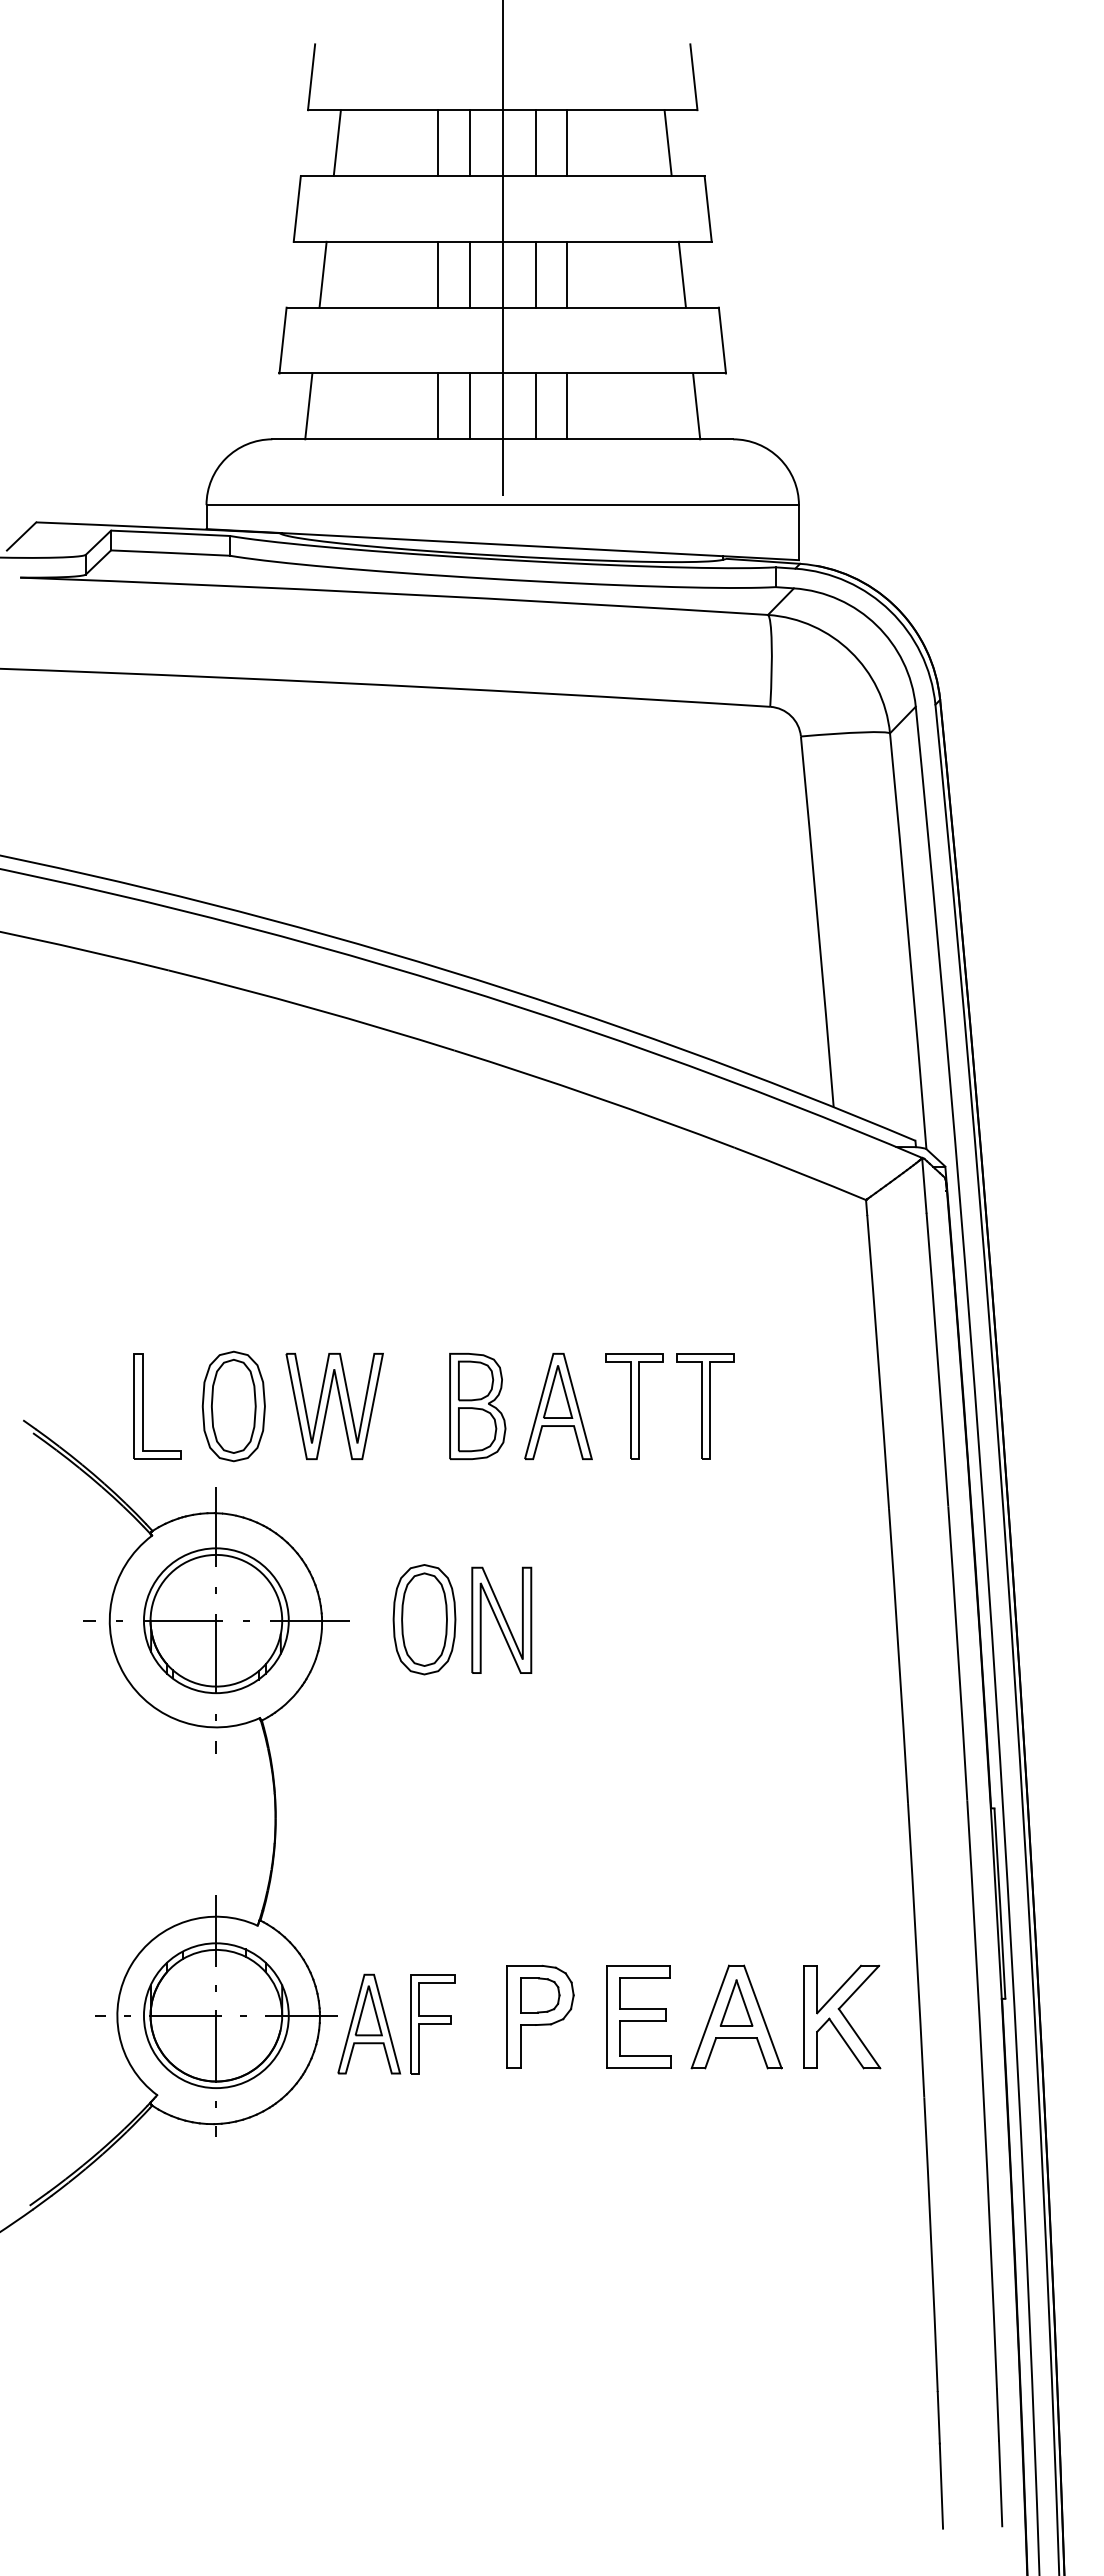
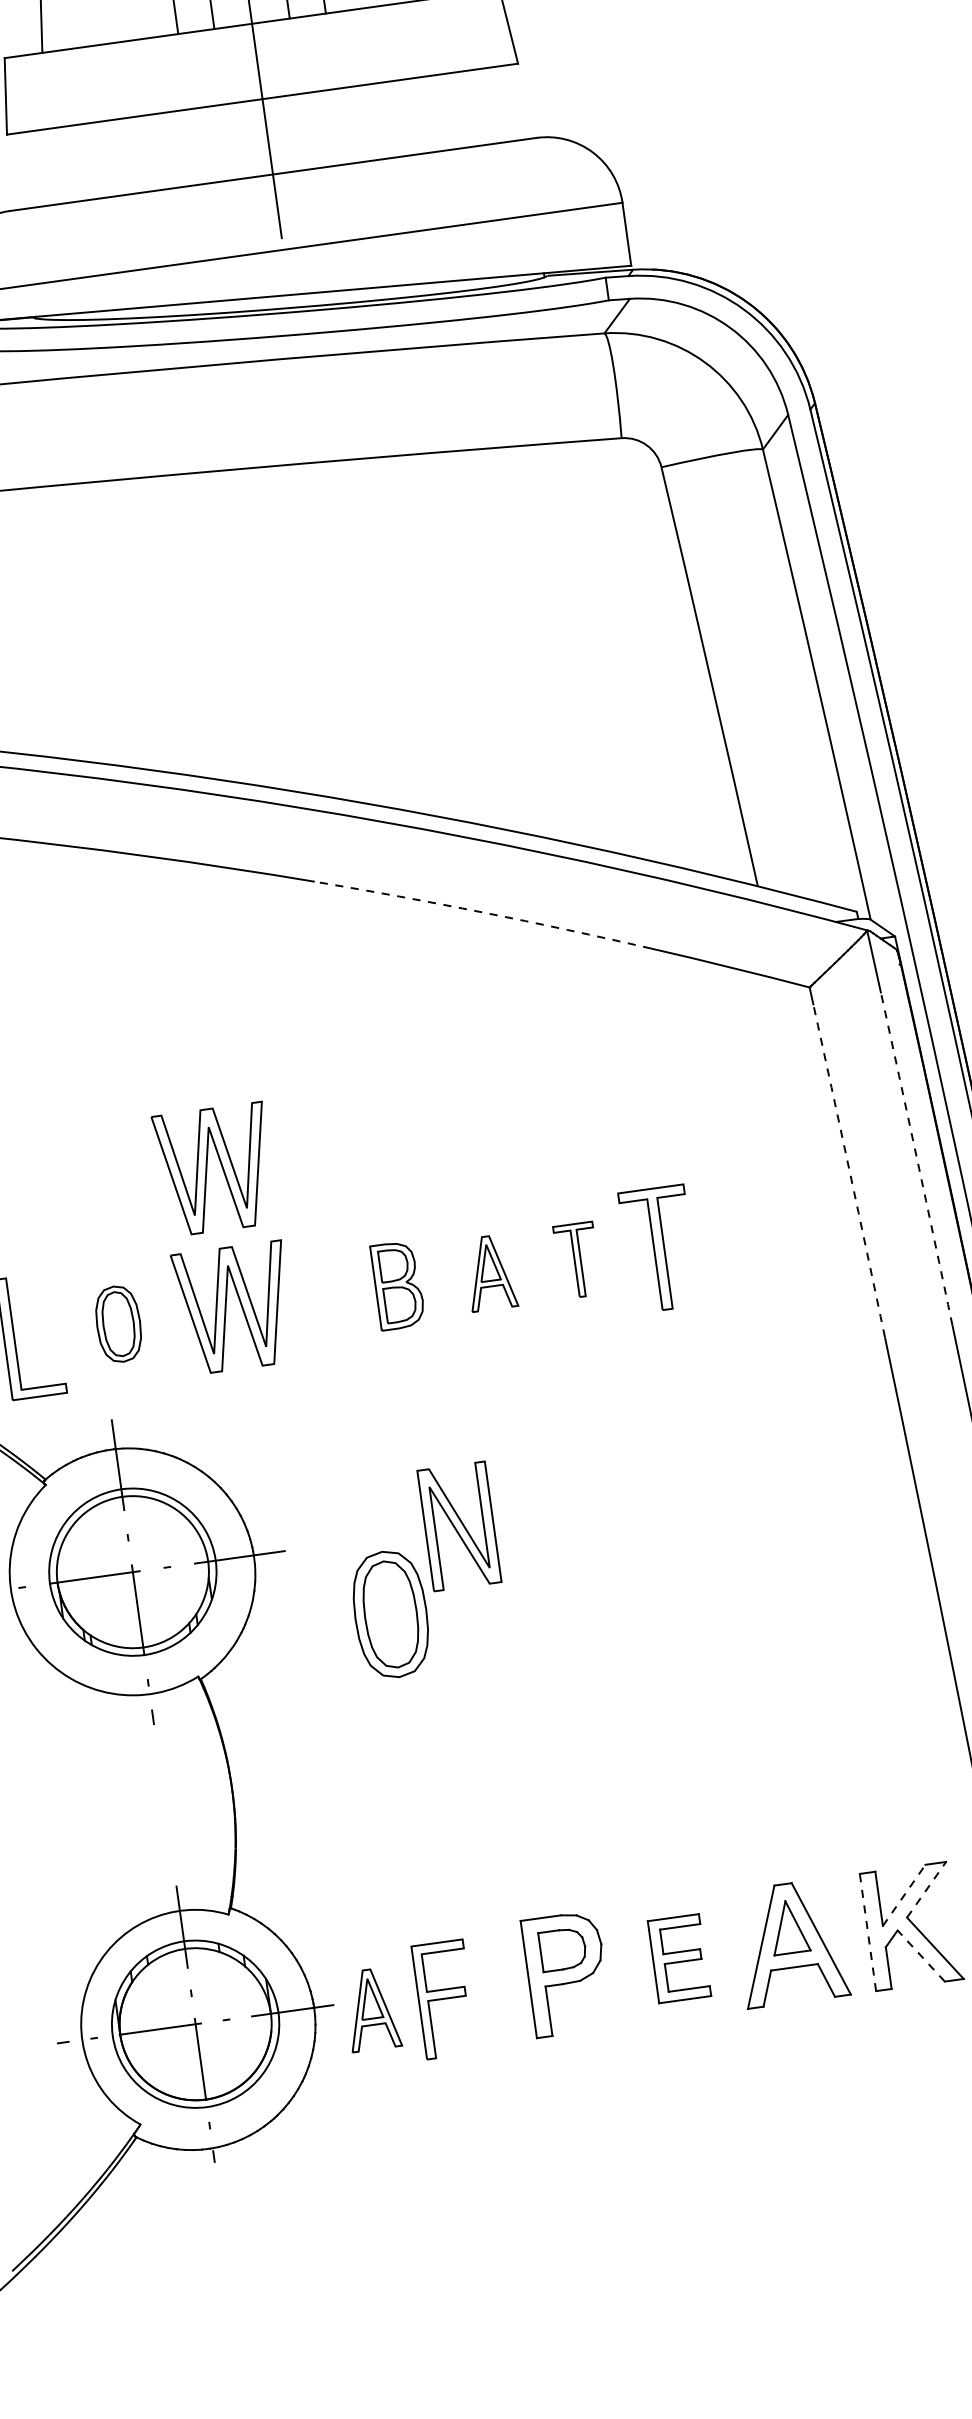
line: (308, 406) -> (45, 167), removed
line: (438, 406) -> (194, 147), removed
line: (469, 406) -> (229, 142), removed
line: (535, 406) -> (305, 131), removed
line: (567, 406) -> (341, 126), removed
line: (696, 406) -> (489, 106), removed
arc: (595, 1097) -> (483, 913), solid -> dashed
part: (334, 1285) -> (214, 1169), added
arc: (937, 1359) -> (916, 1158), solid -> dashed
arc: (878, 1361) -> (849, 1170), solid -> dashed
part: (233, 1406) -> (118, 1324), size x0.6
part: (477, 1406) -> (397, 1285), size x0.7
part: (558, 1406) -> (490, 1272), size x0.6
part: (634, 1406) -> (577, 1260), size x0.6
part: (424, 1619) -> (390, 1614), moved
line: (859, 1987) -> (927, 1889), solid -> dashed
line: (839, 1989) -> (904, 1895), solid -> dashed
part: (638, 2016) -> (678, 1958), size x0.7
line: (803, 2016) -> (867, 1931), solid -> dashed
part: (369, 2023) -> (372, 2008), size x0.7
line: (846, 2043) -> (921, 1955), solid -> dashed

